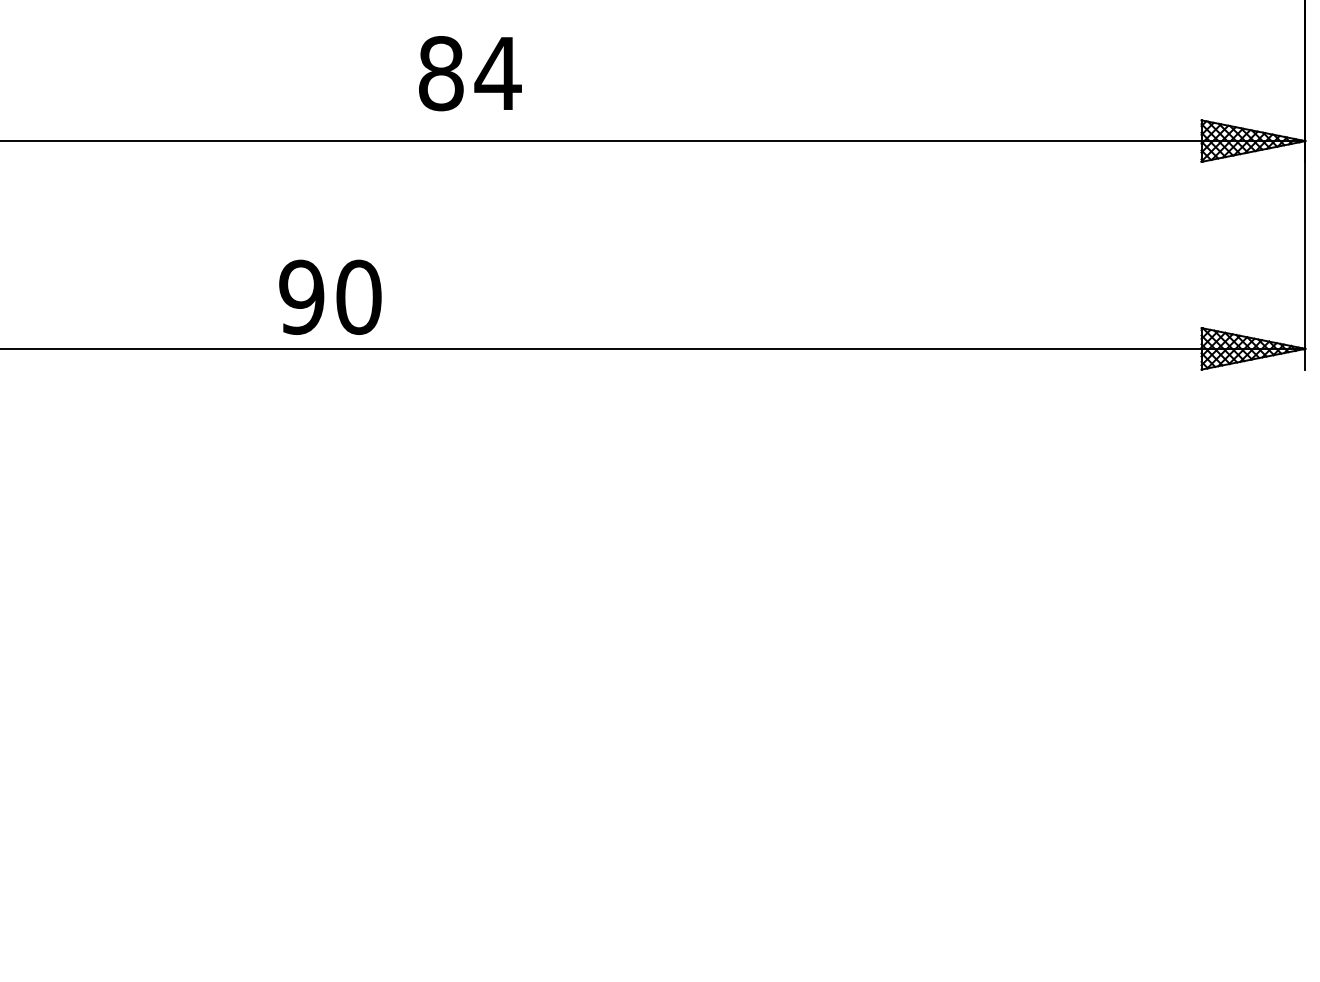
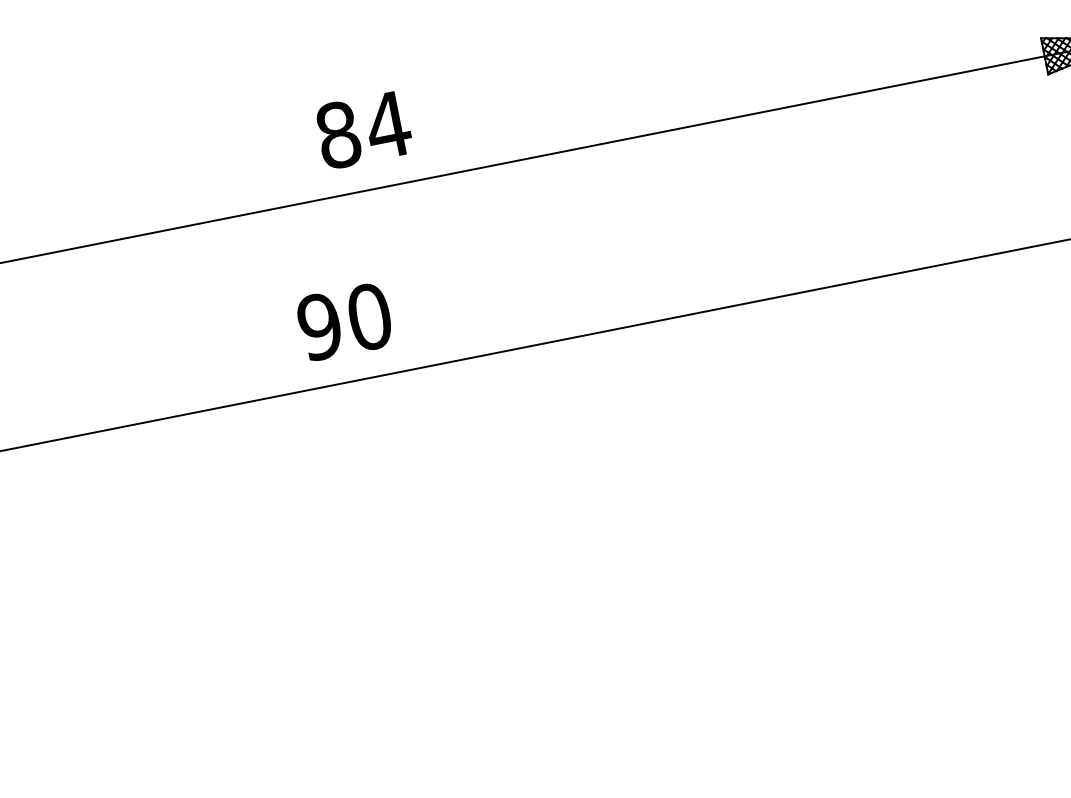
text: (470, 73) -> (363, 129), moved
text: (330, 296) -> (344, 321), moved

